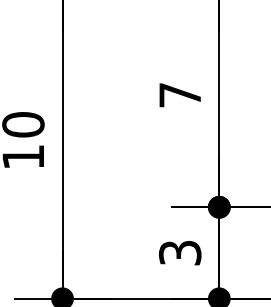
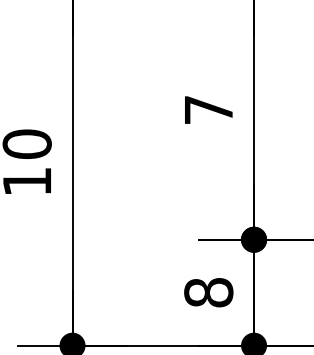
text: (179, 252) -> (208, 292), 3 -> 8

